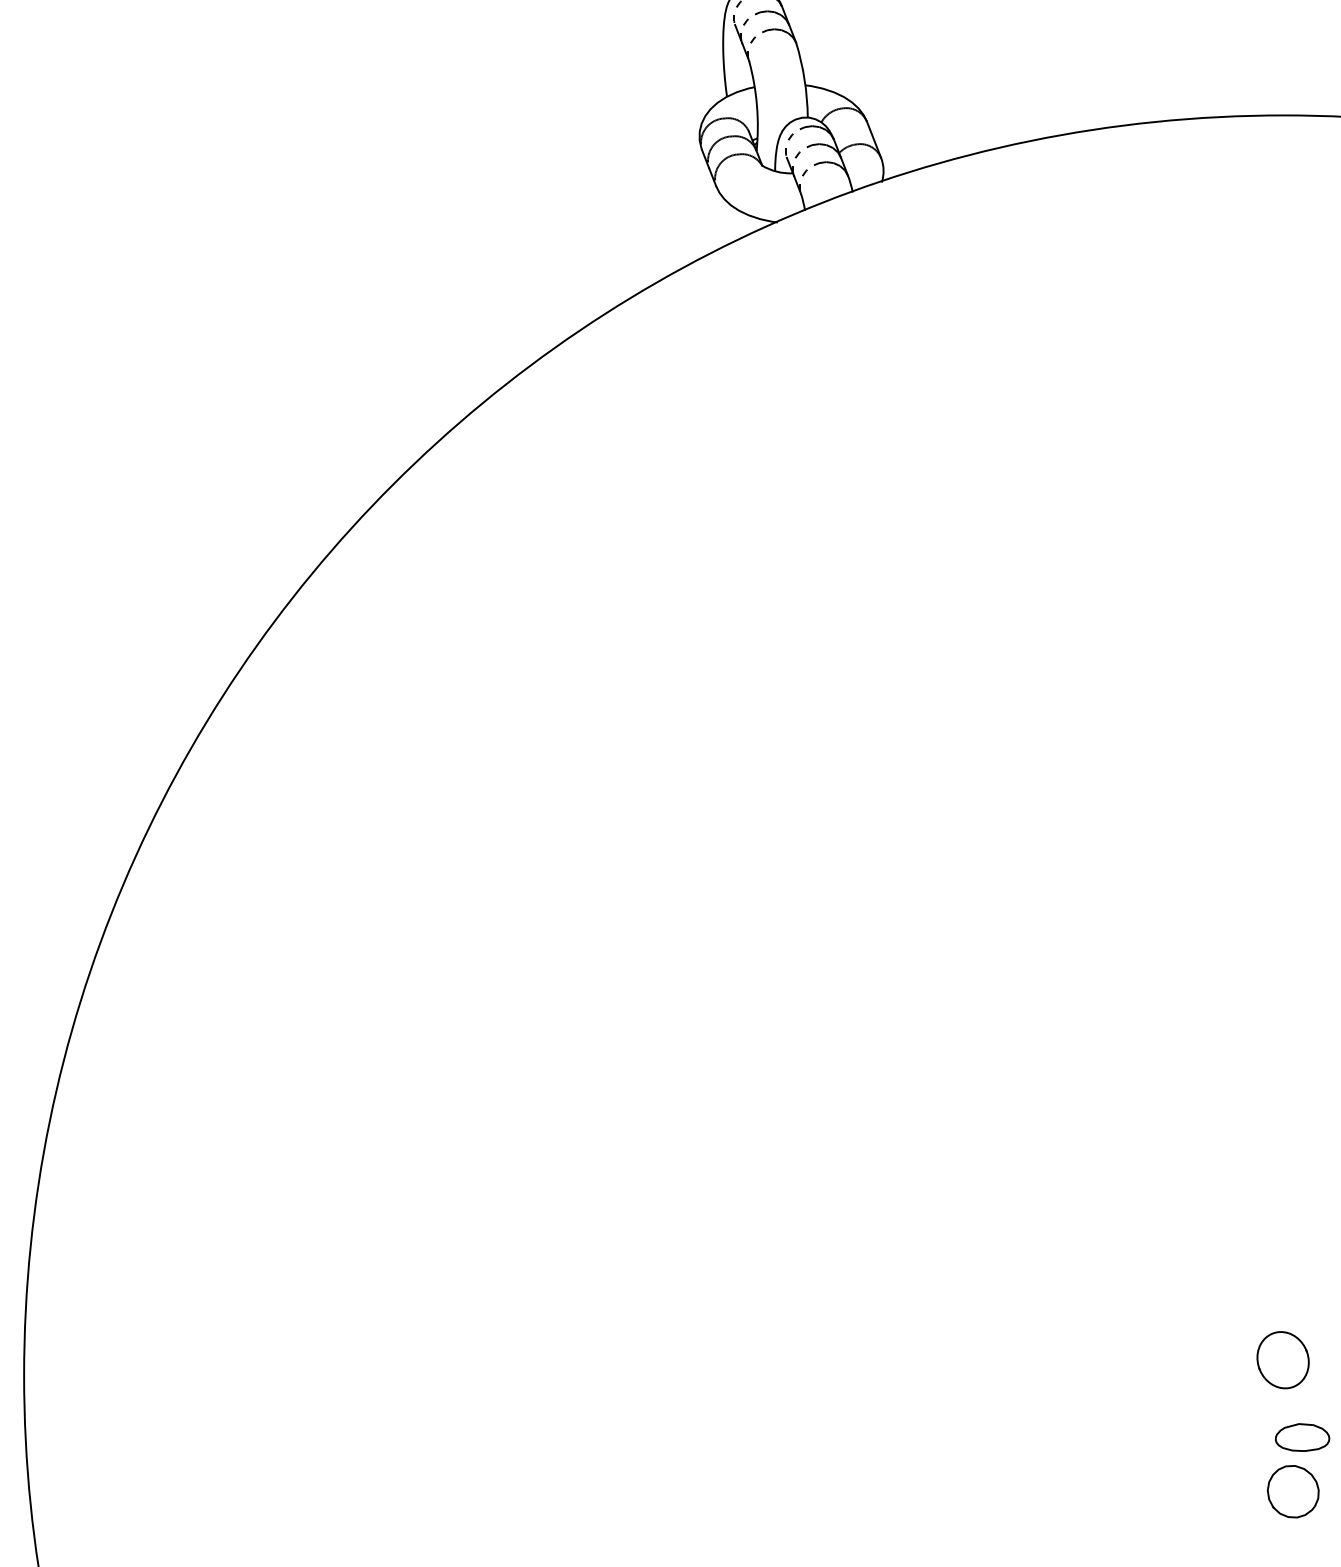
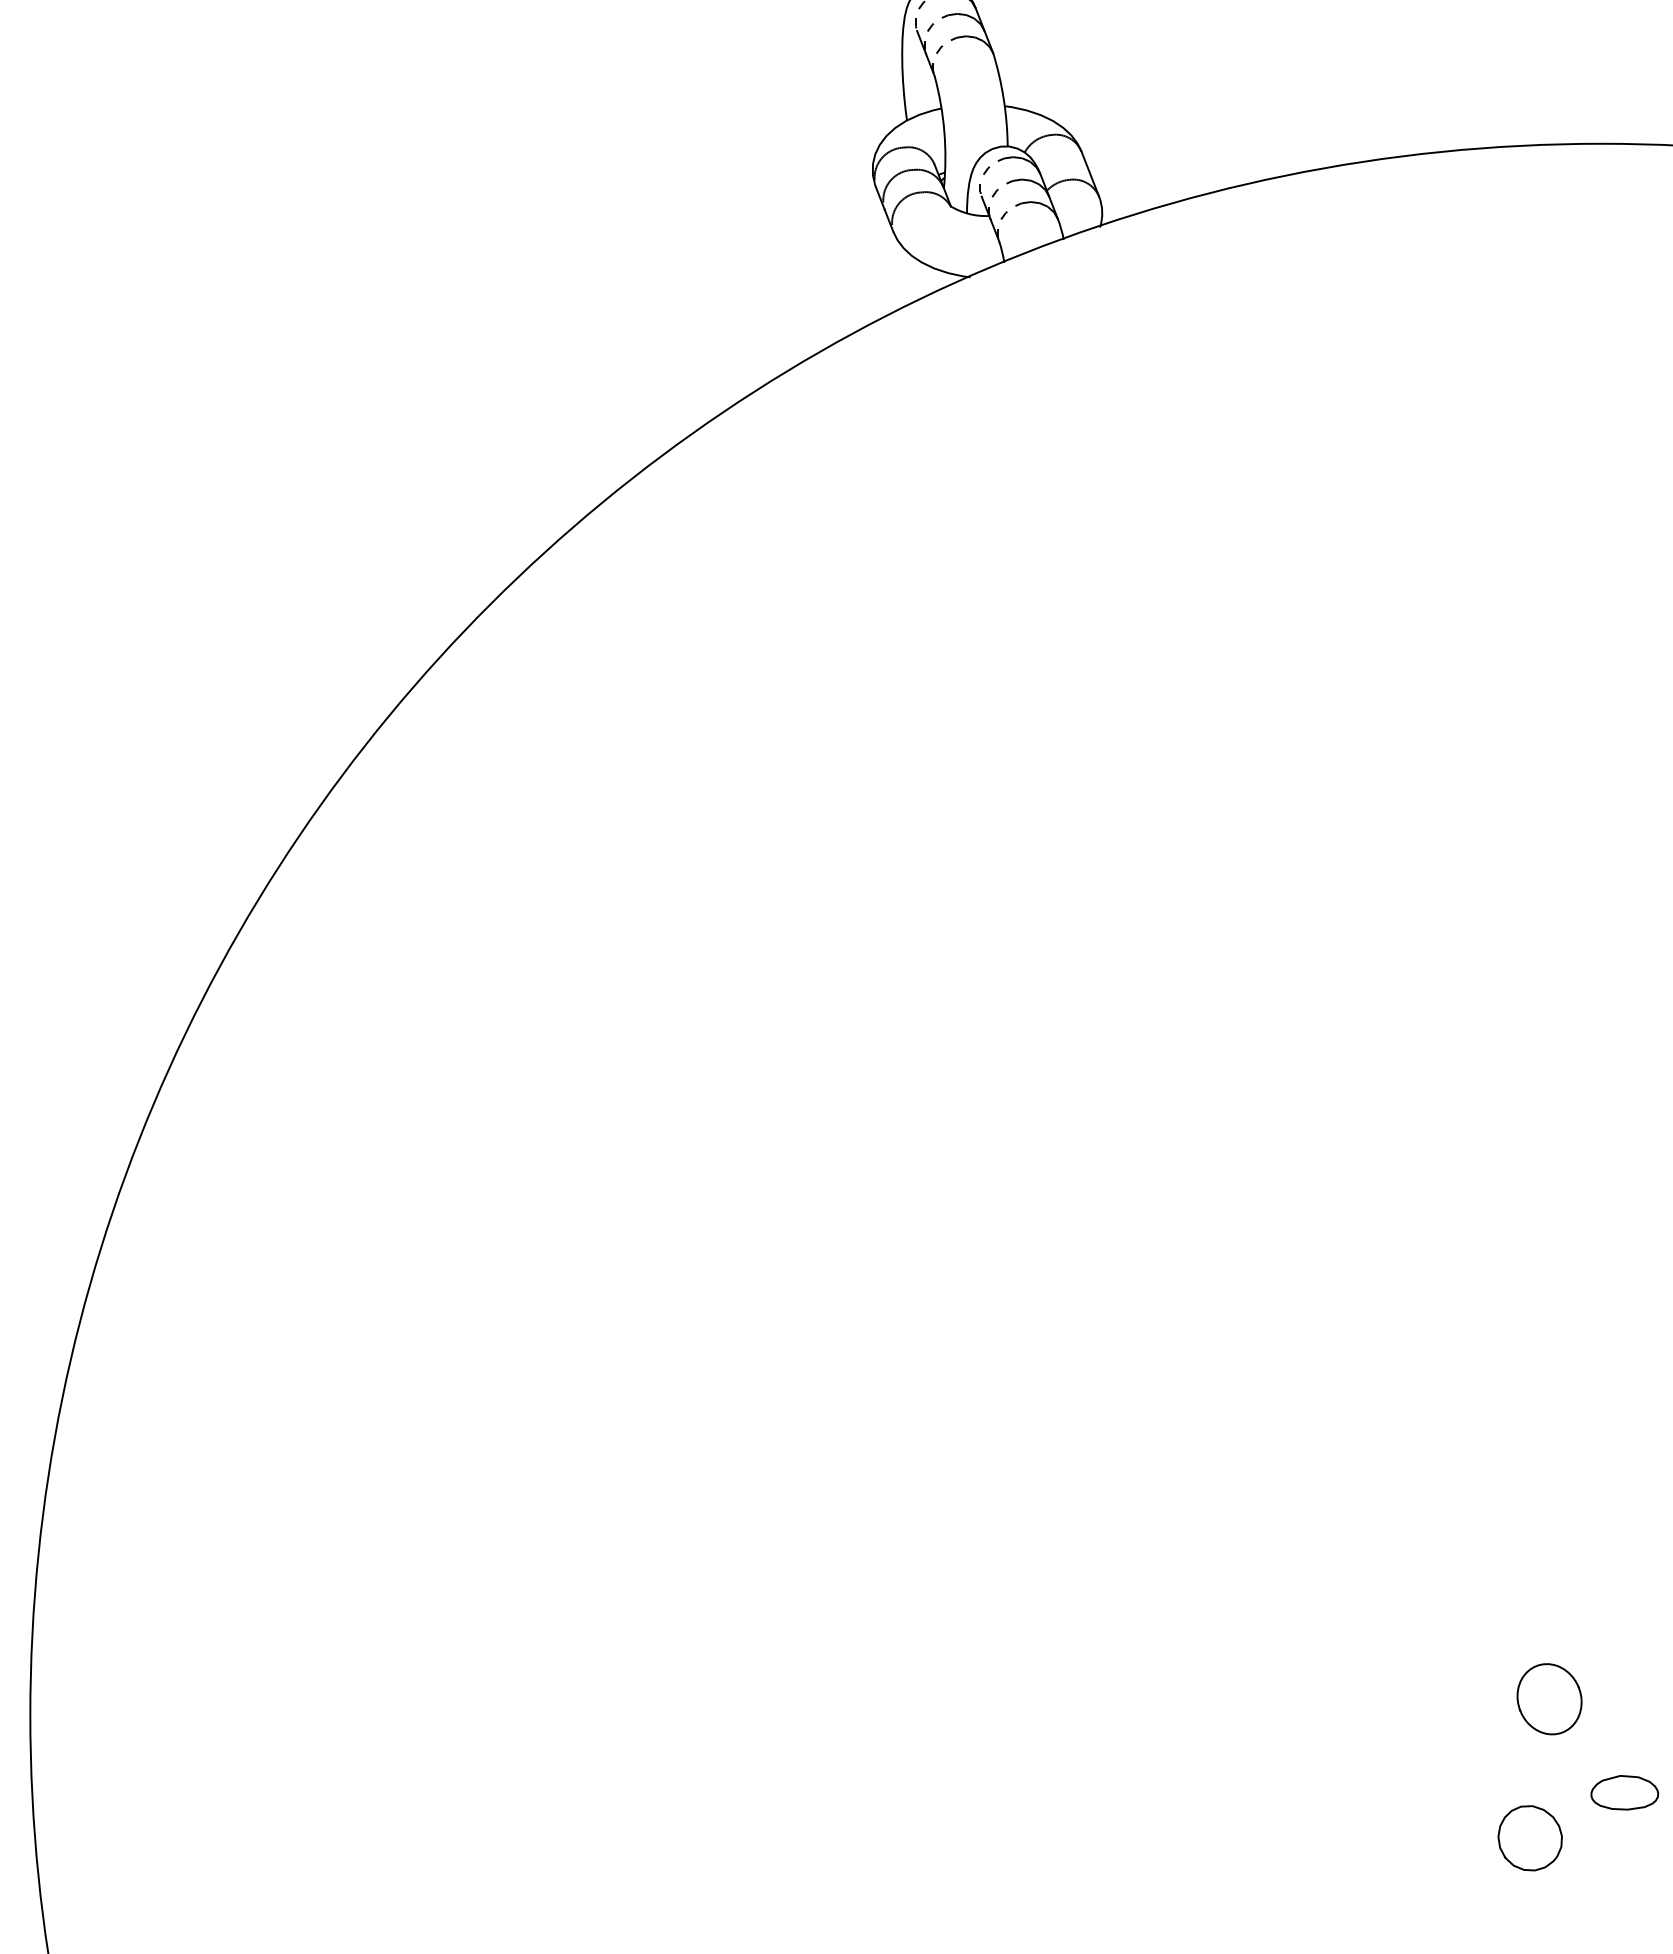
part: (1283, 1360) -> (1549, 1699), moved
part: (1292, 1491) -> (1529, 1838), moved

